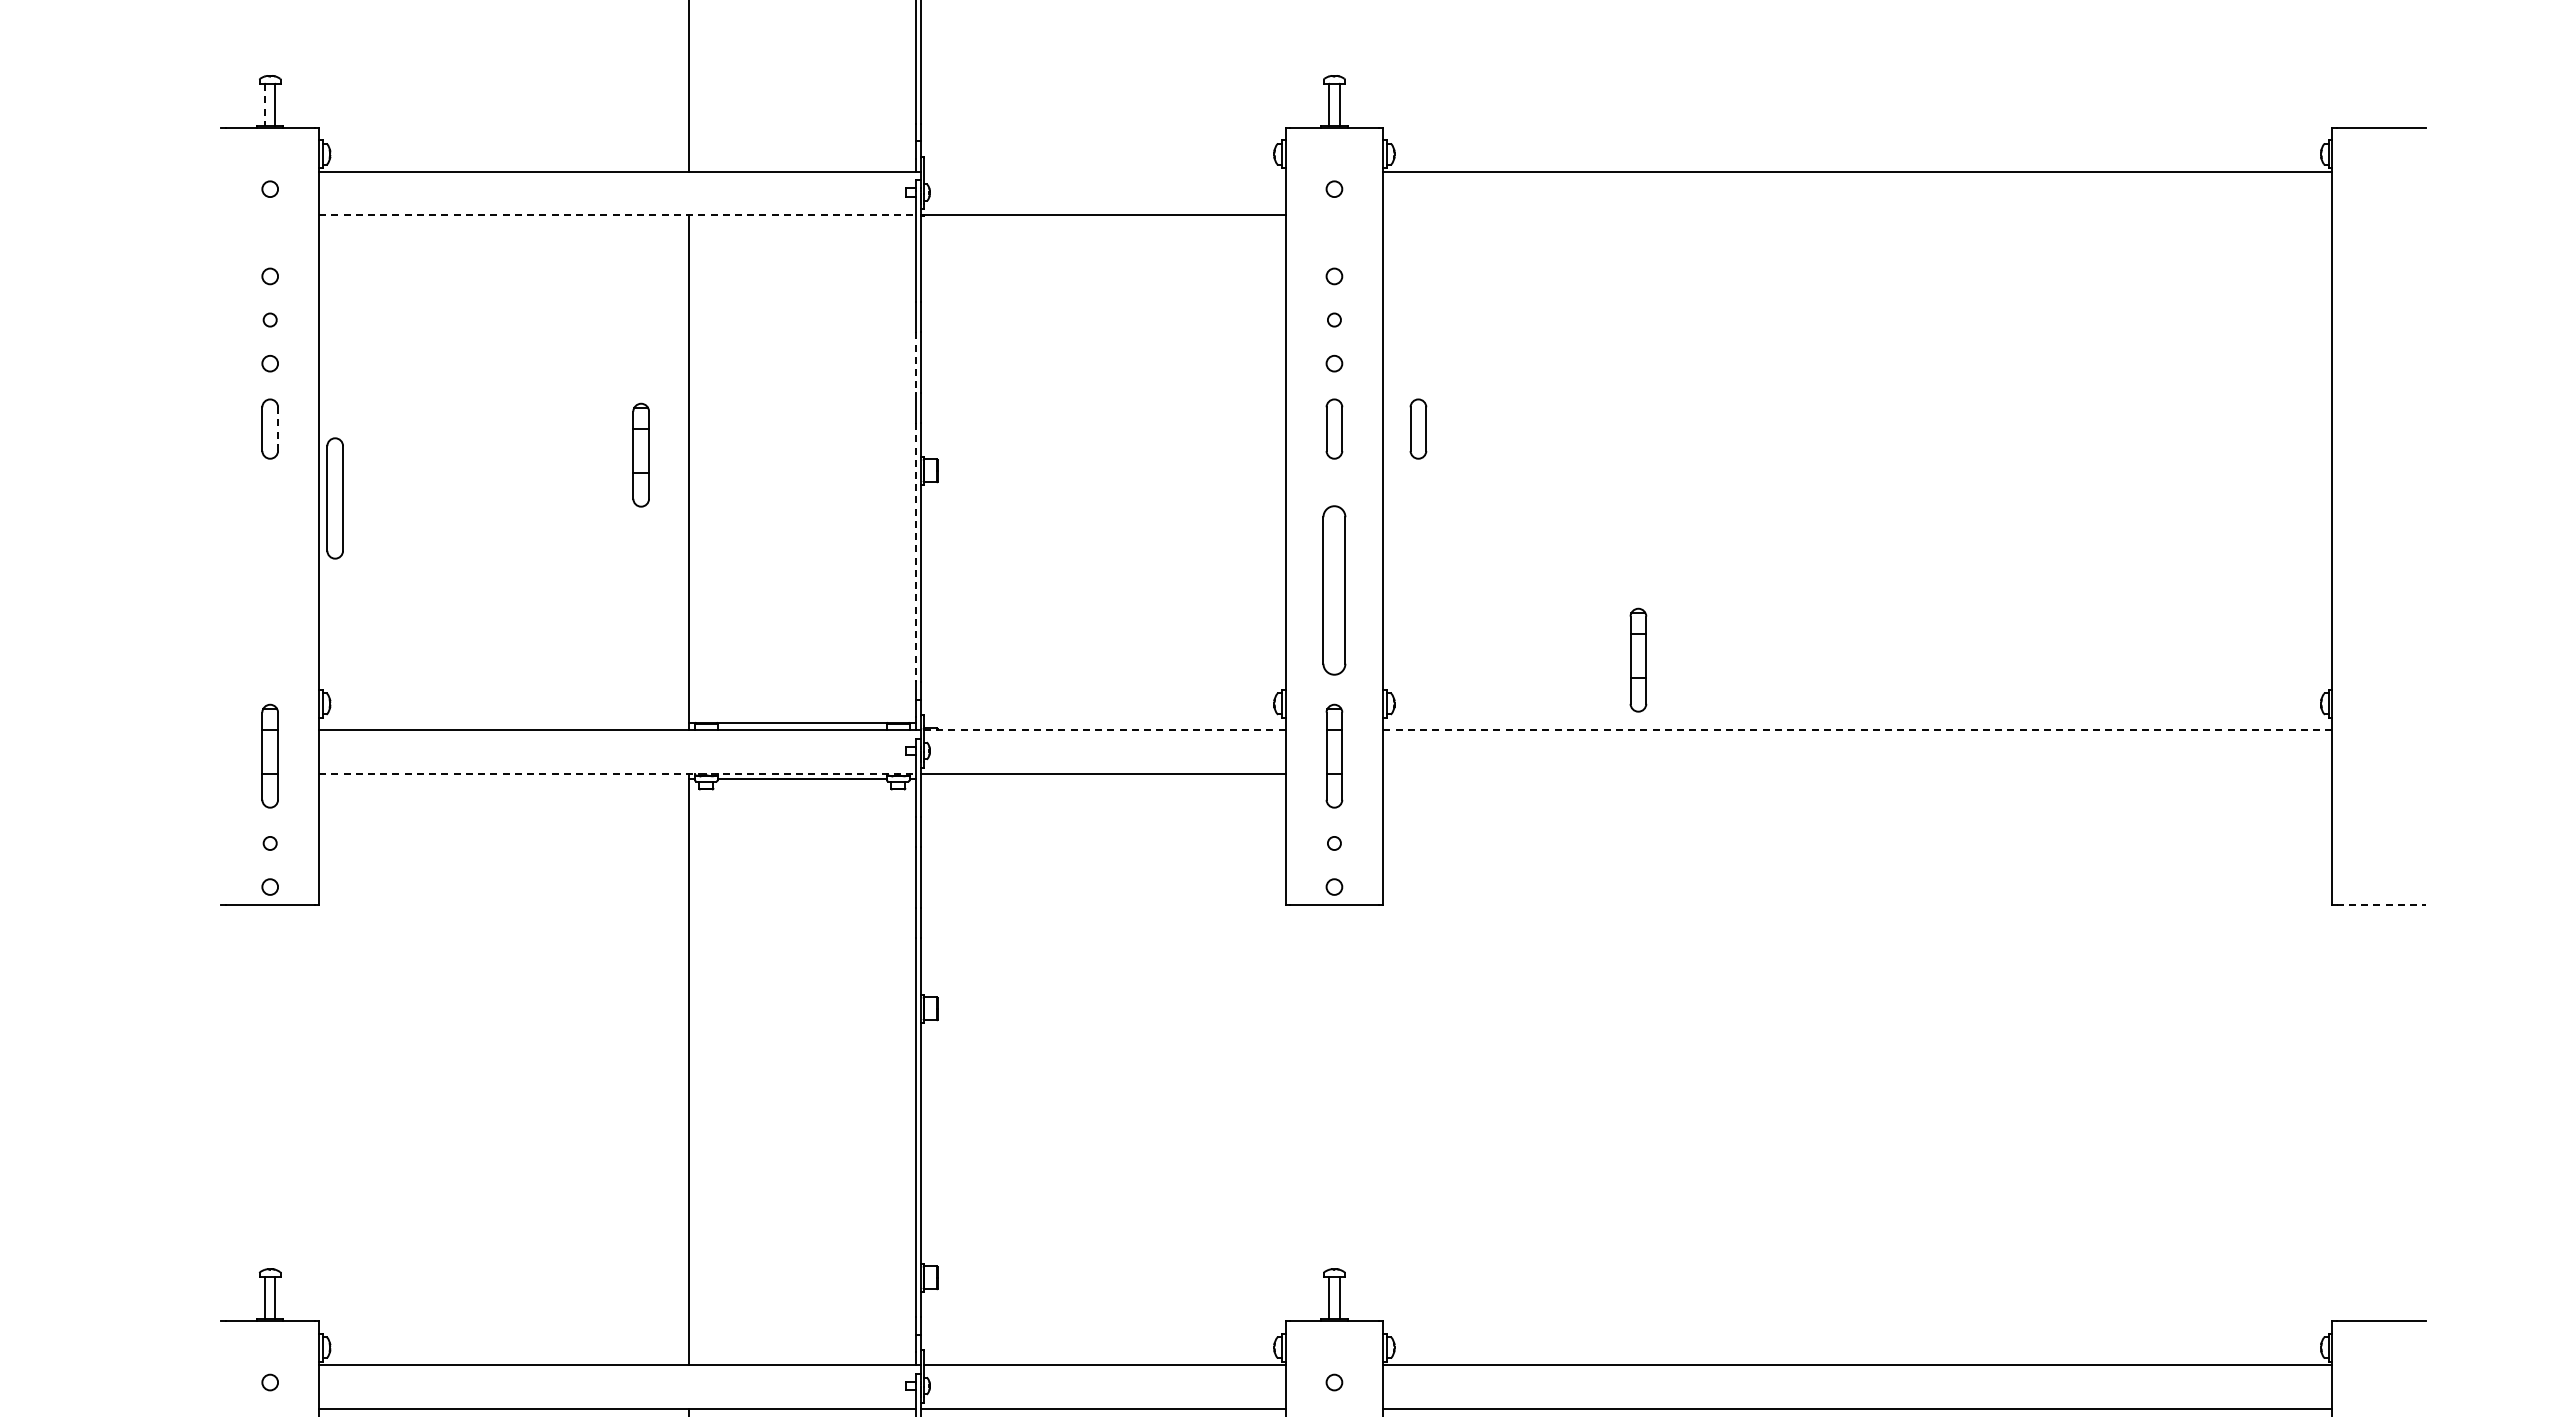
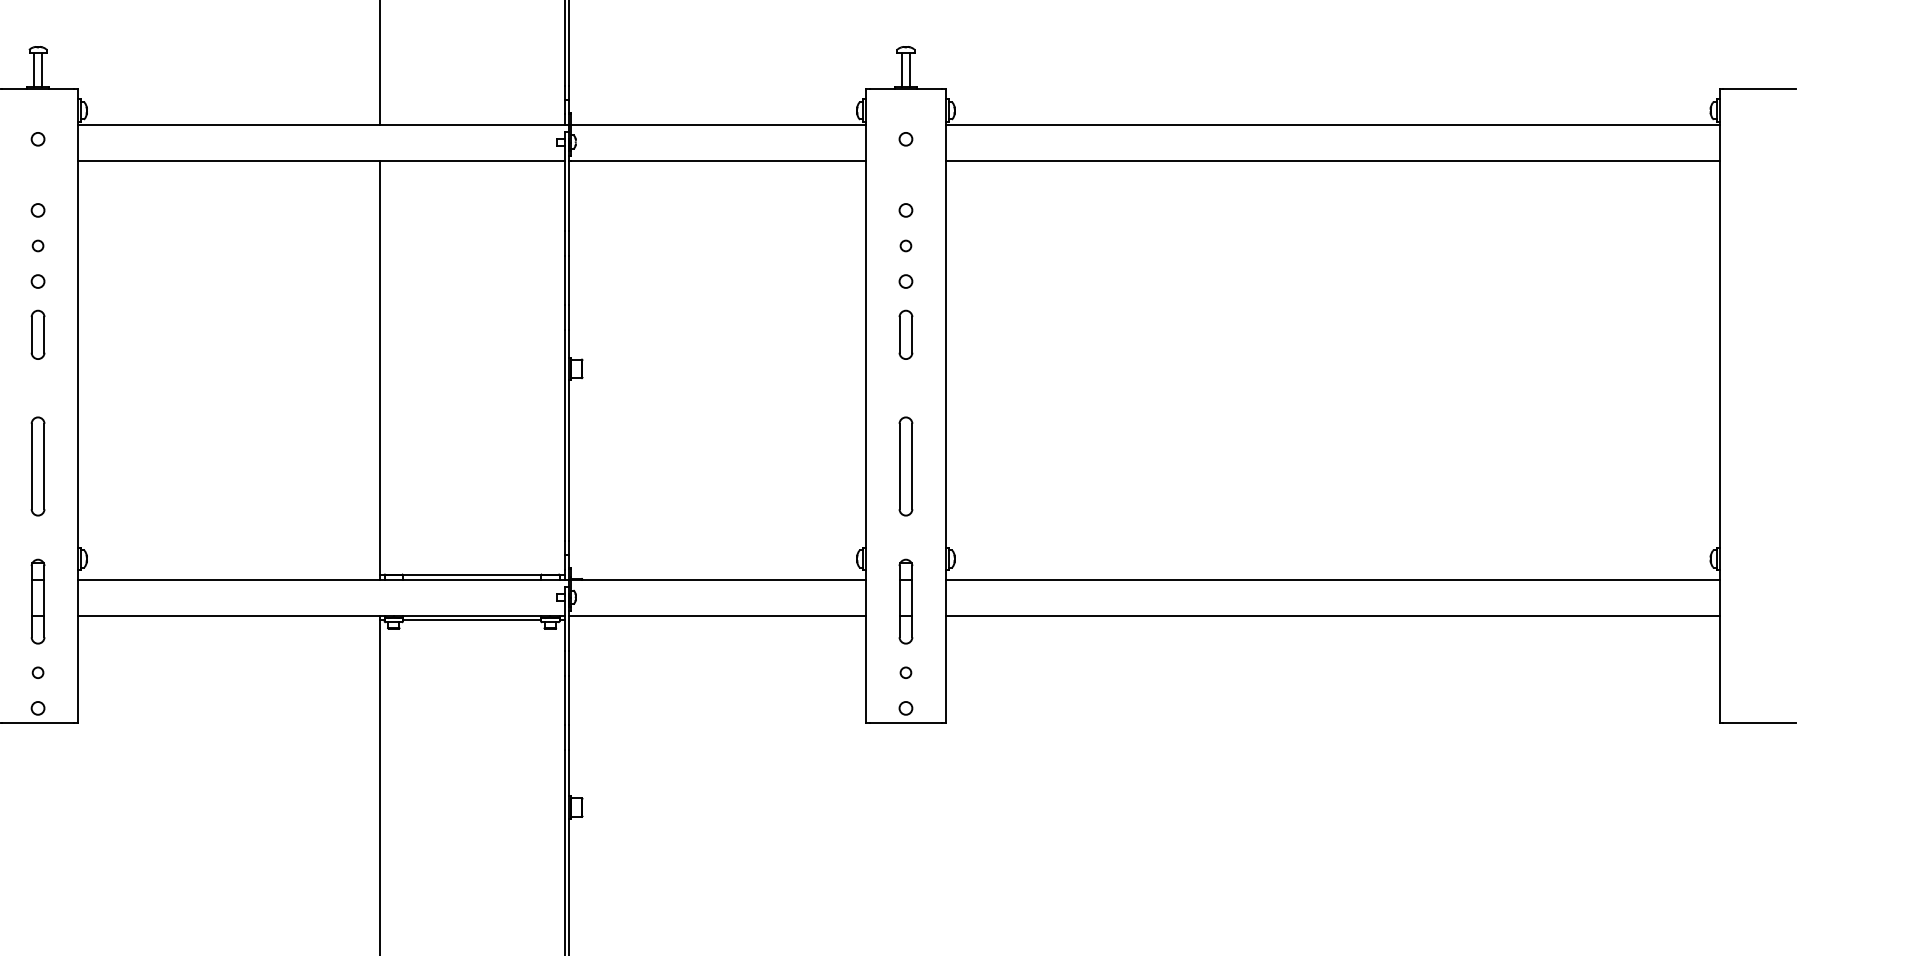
line: (264, 104) -> (33, 70), dashed -> solid
line: (1104, 171) -> (718, 124), added
line: (617, 215) -> (321, 160), dashed -> solid
line: (1857, 215) -> (1332, 160), added
line: (915, 363) -> (564, 281), dashed -> solid
part: (1418, 428) -> (974, 334), removed
line: (278, 429) -> (44, 335), dashed -> solid
part: (640, 454) -> (340, 355), removed
part: (334, 498) -> (37, 466), moved
line: (915, 552) -> (564, 435), dashed -> solid
part: (1334, 590) -> (906, 466), size x0.71
part: (1638, 659) -> (1153, 522), removed
line: (1104, 730) -> (718, 580), dashed -> solid
line: (1857, 730) -> (1332, 580), dashed -> solid
line: (617, 773) -> (321, 615), dashed -> solid
line: (1857, 773) -> (1332, 615), added
line: (2381, 904) -> (1759, 722), dashed -> solid

